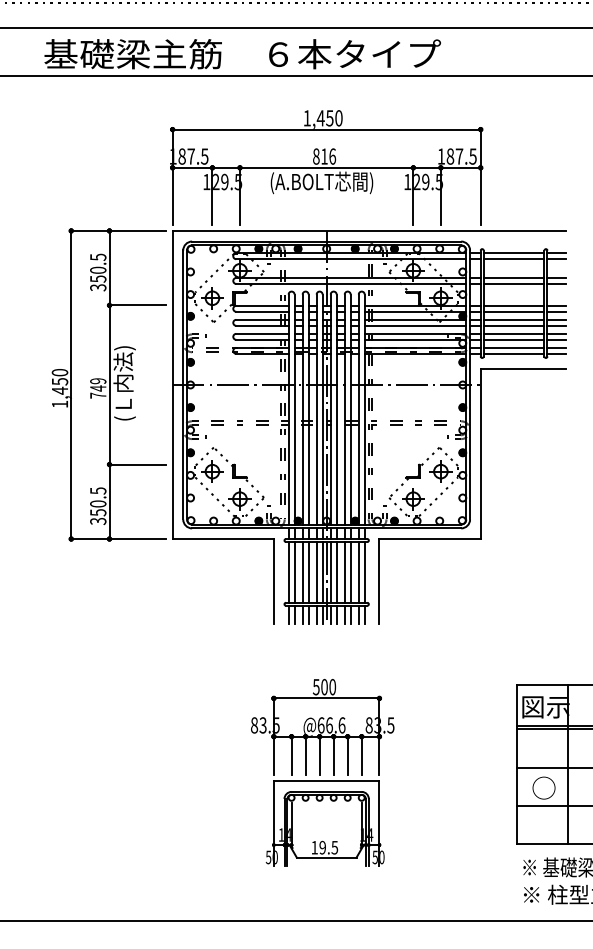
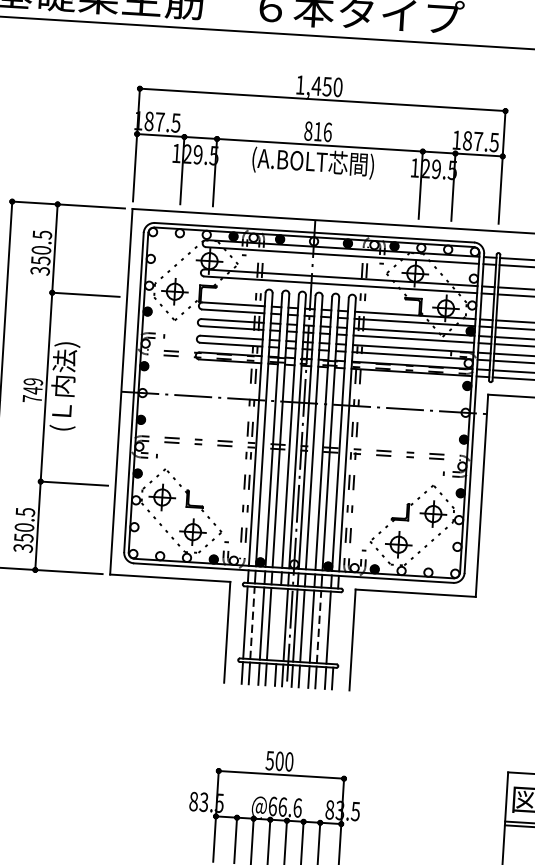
line: (294, 571) -> (252, 621), solid -> dashed
line: (350, 571) -> (318, 625), solid -> dashed
line: (316, 572) -> (278, 624), removed
line: (364, 572) -> (335, 628), removed

